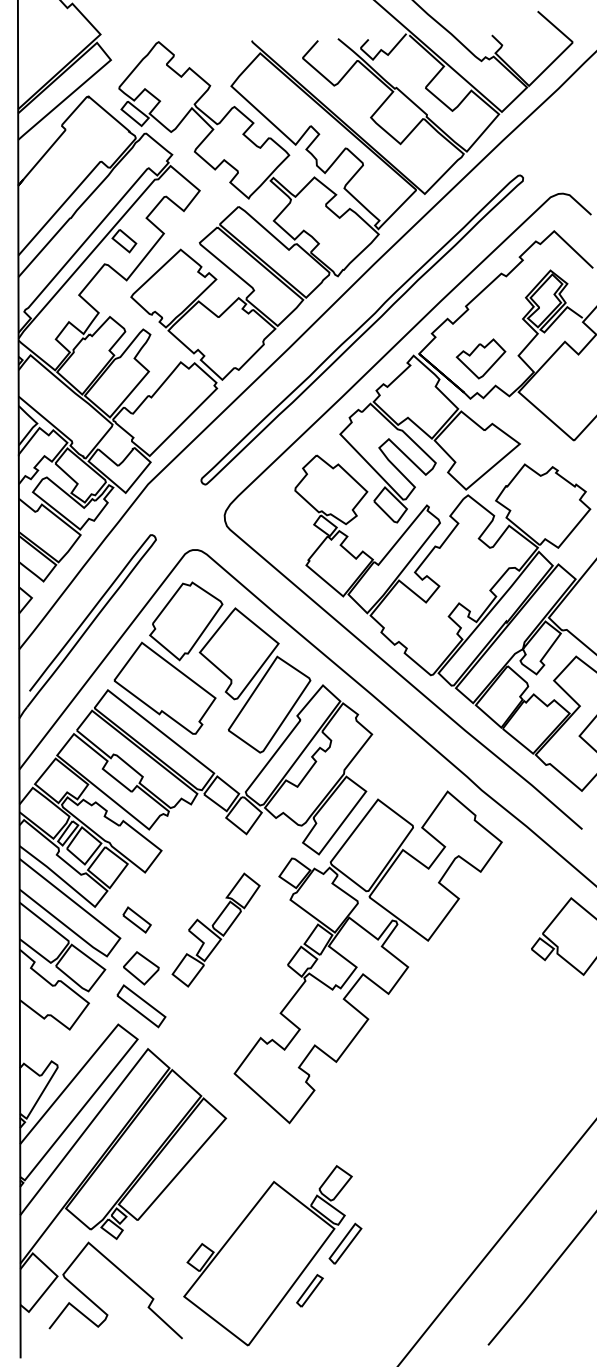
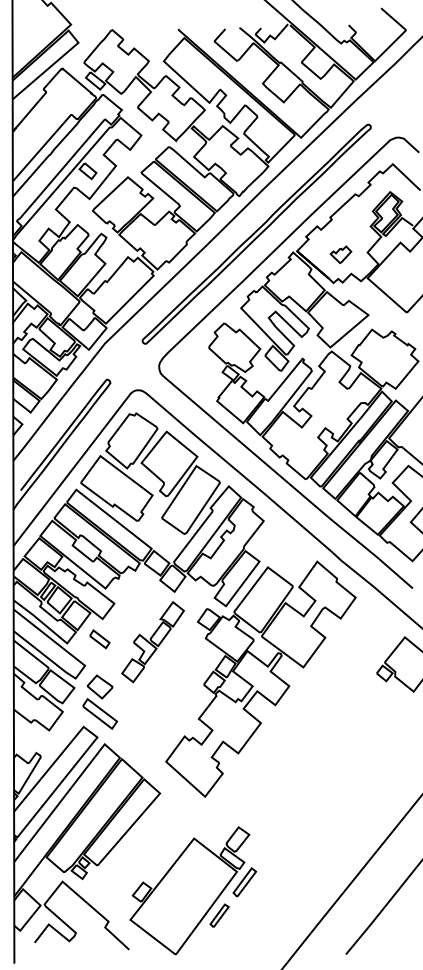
part: (480, 358) -> (340, 254), size x0.6
part: (136, 919) -> (99, 638), moved
part: (215, 929) -> (152, 641), moved

